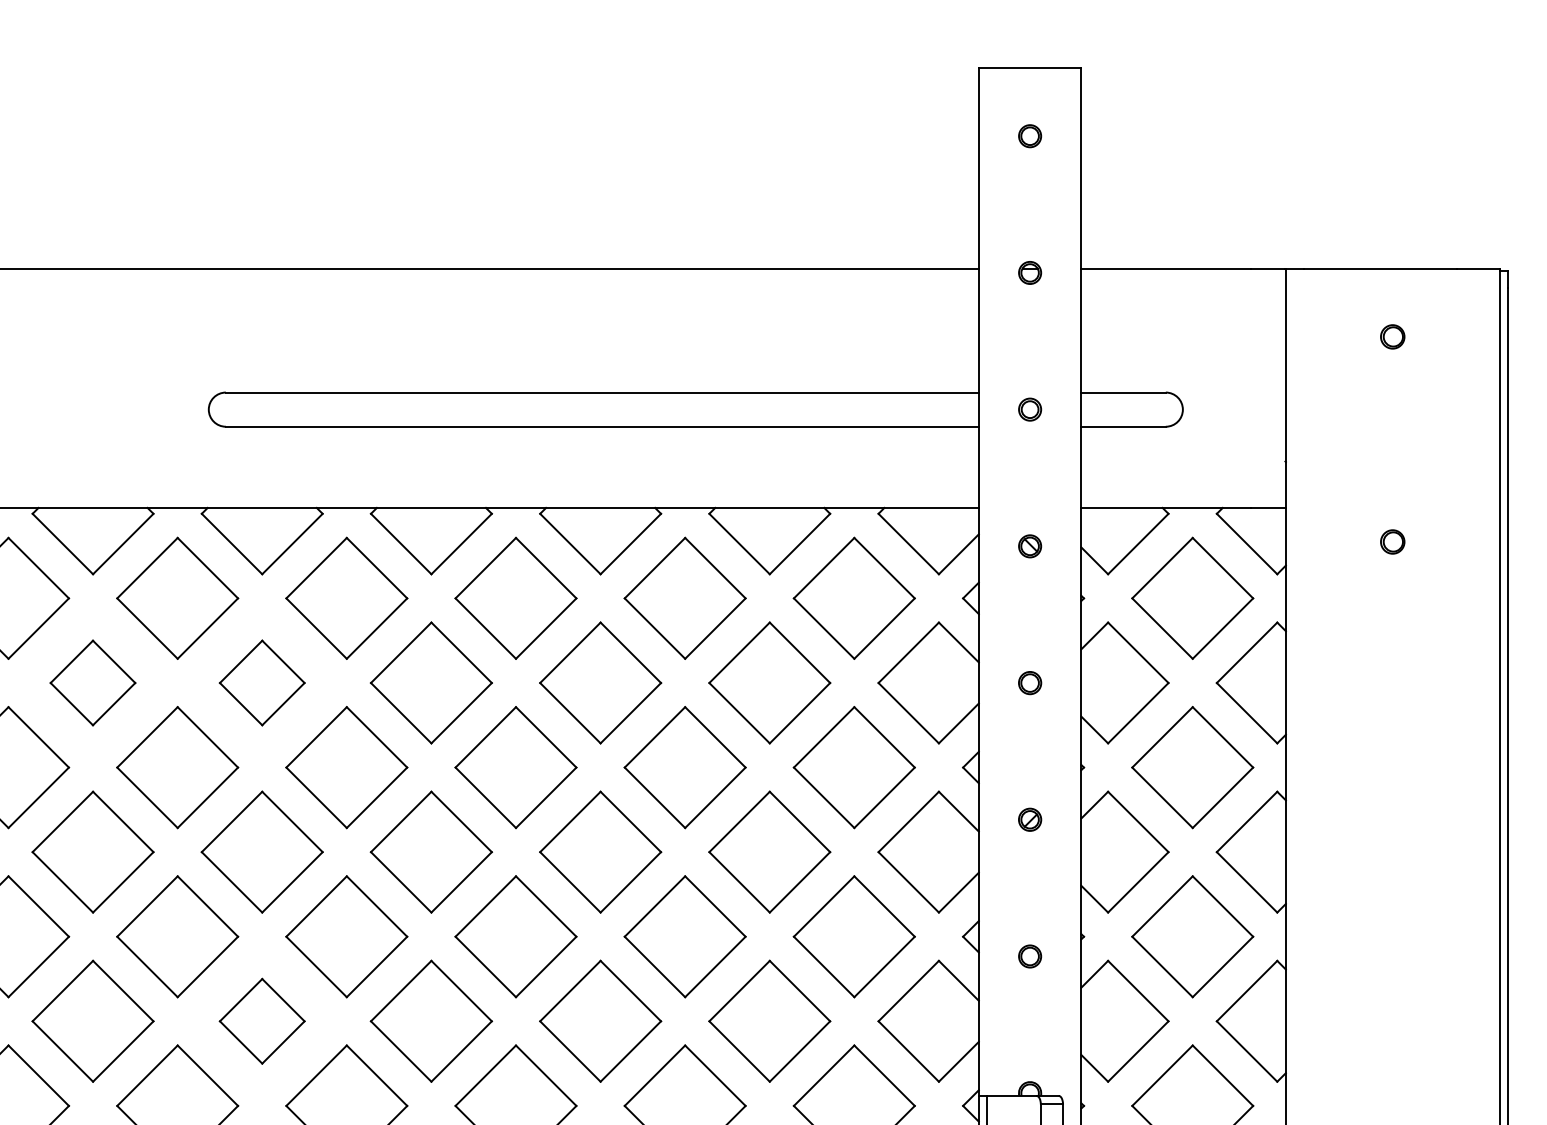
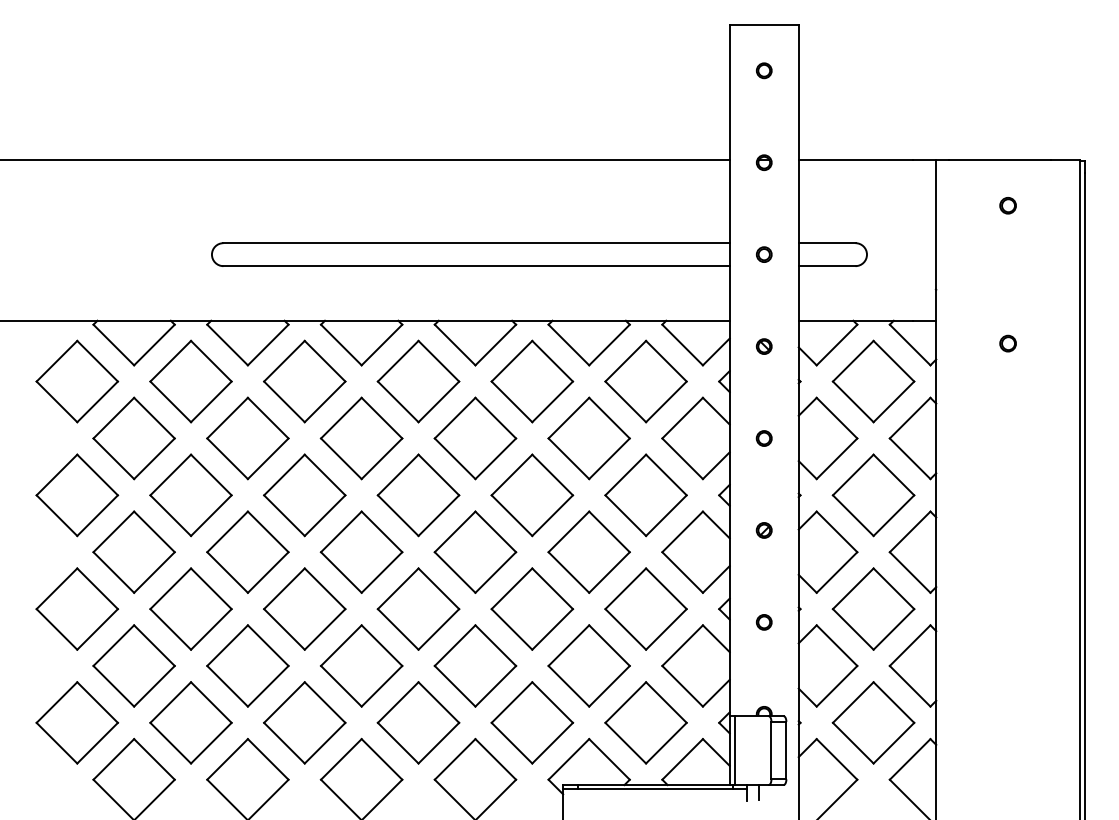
part: (92, 683) -> (133, 438), size x1.43
part: (261, 683) -> (247, 438), size x1.43
part: (261, 1020) -> (247, 665), size x1.43

